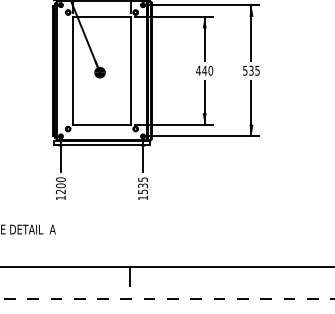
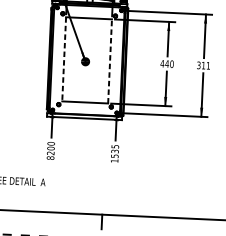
line: (72, 70) -> (64, 59), solid -> dashed
line: (131, 70) -> (110, 61), solid -> dashed
text: (251, 70) -> (203, 65), 535 -> 311
text: (60, 197) -> (50, 157), 1200 -> 8200

